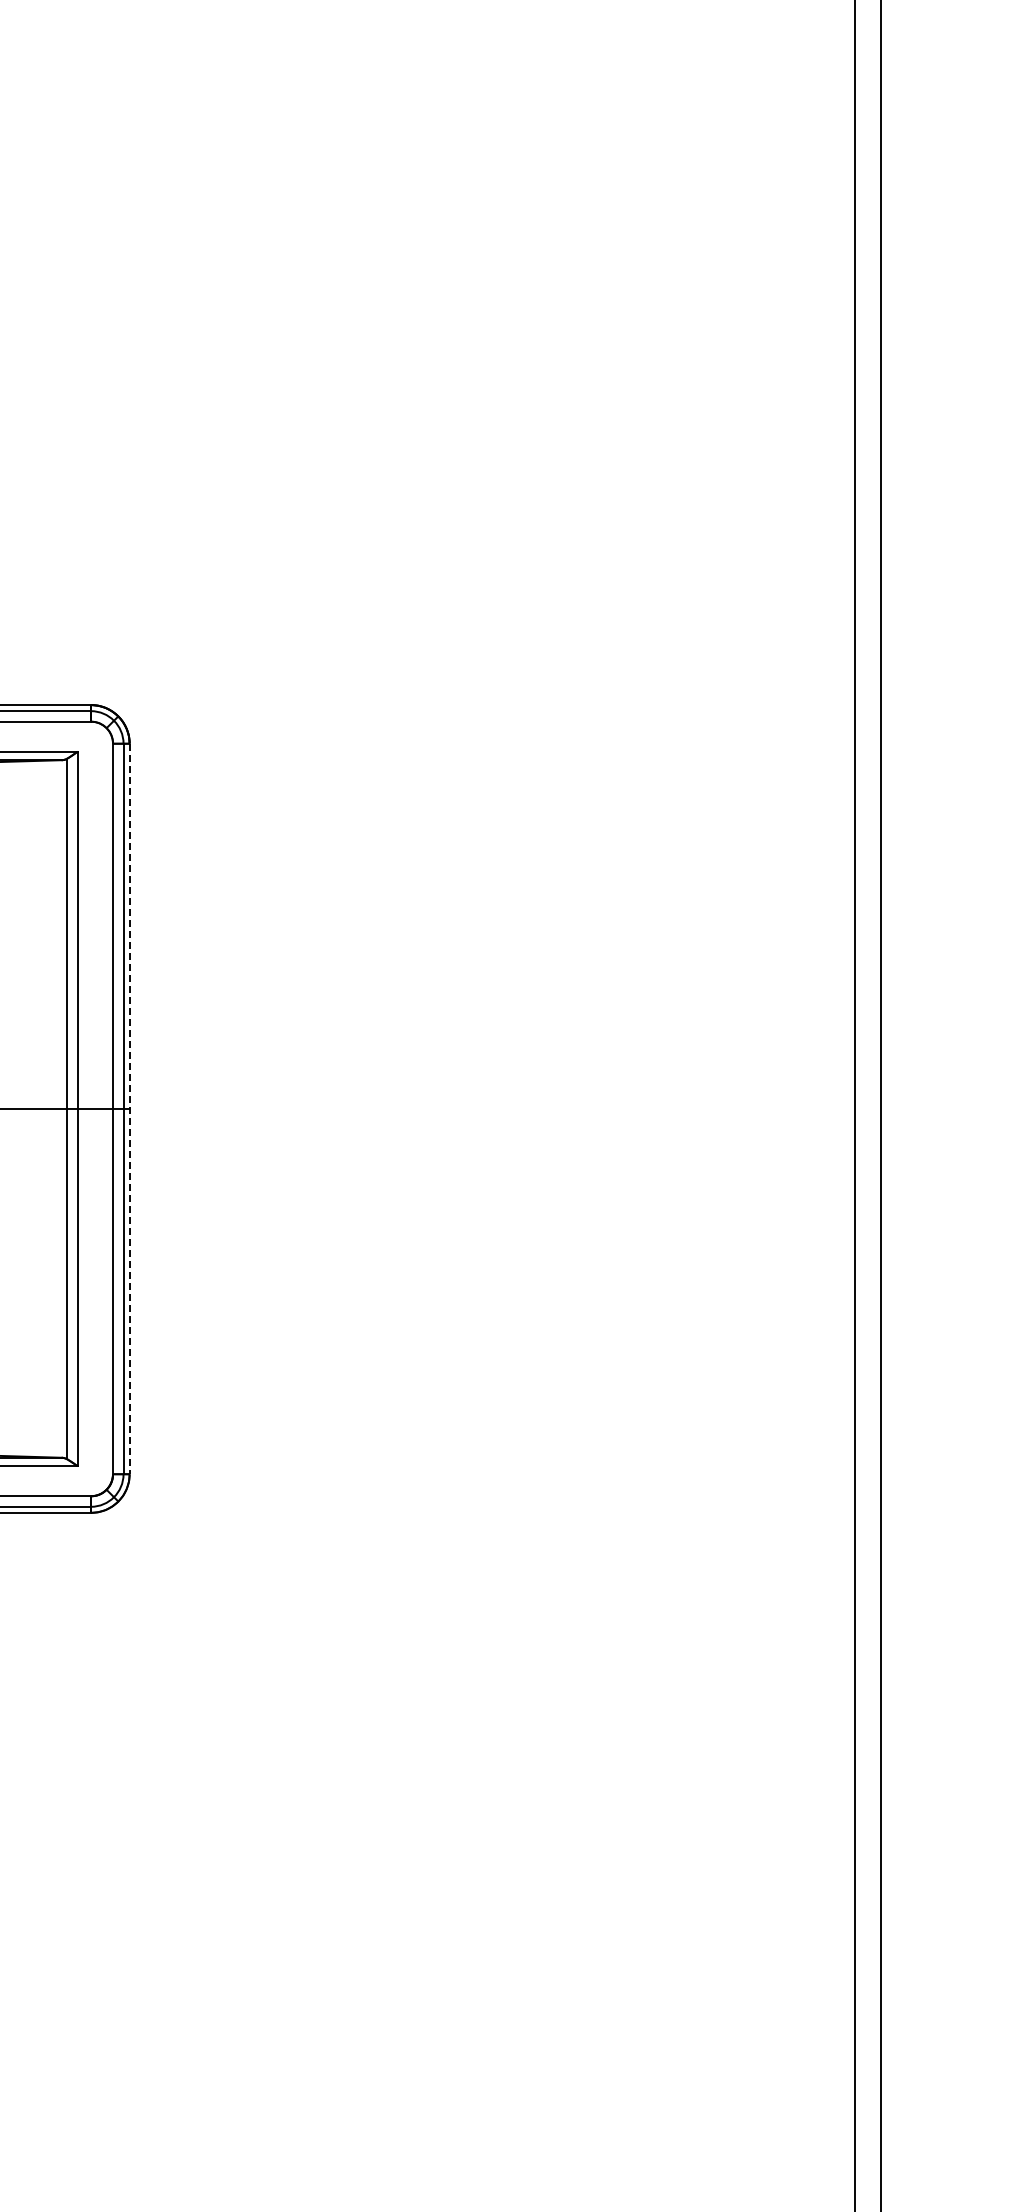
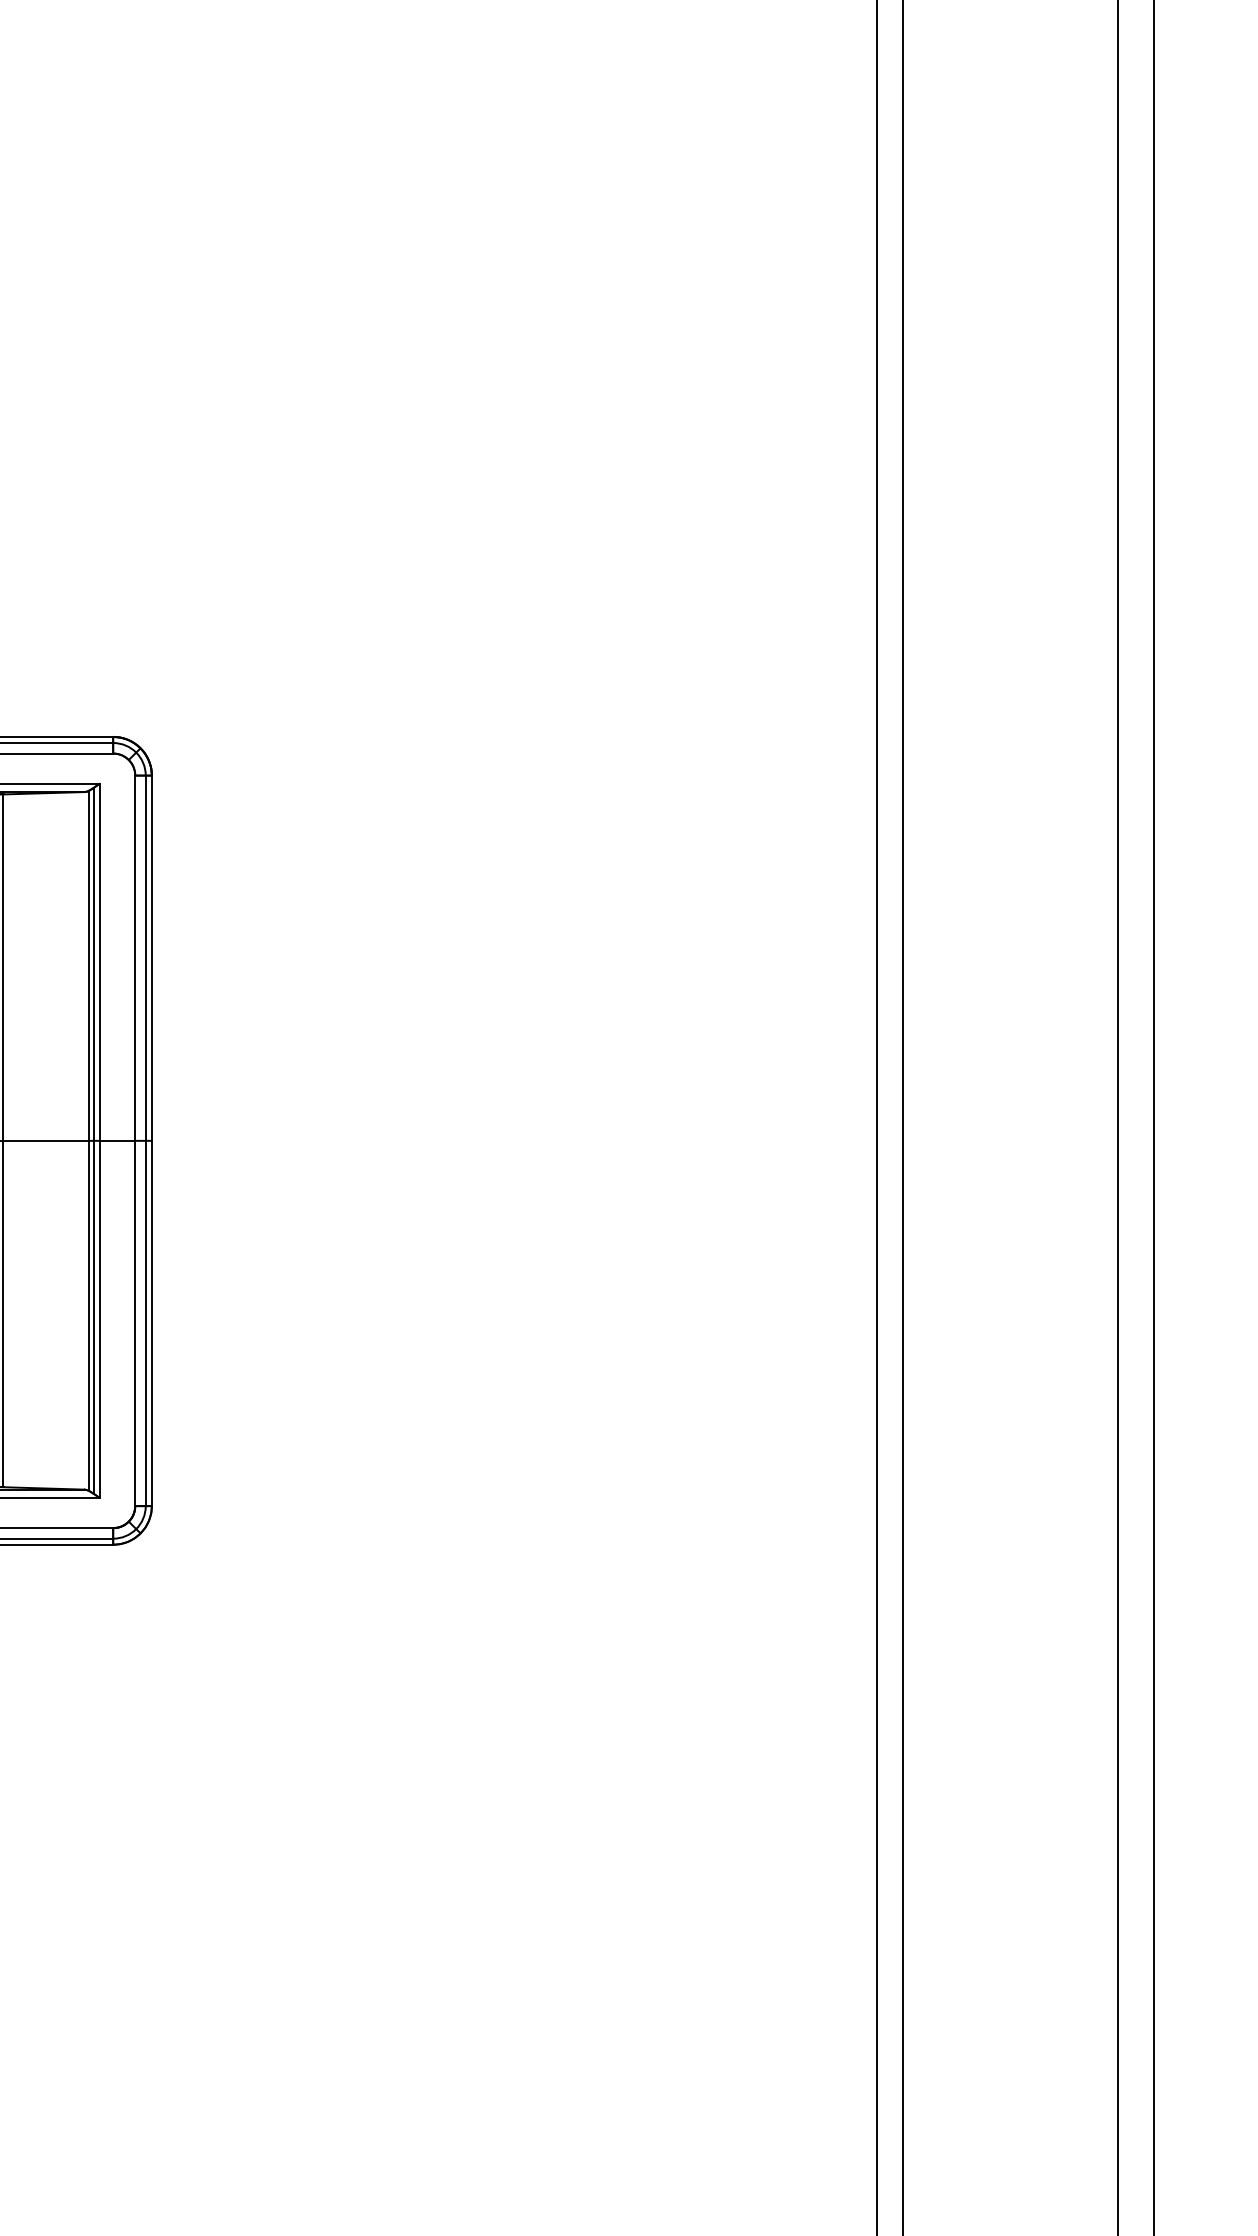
line: (72, 1108) -> (94, 1140), added
line: (129, 1109) -> (151, 1141), dashed -> solid

